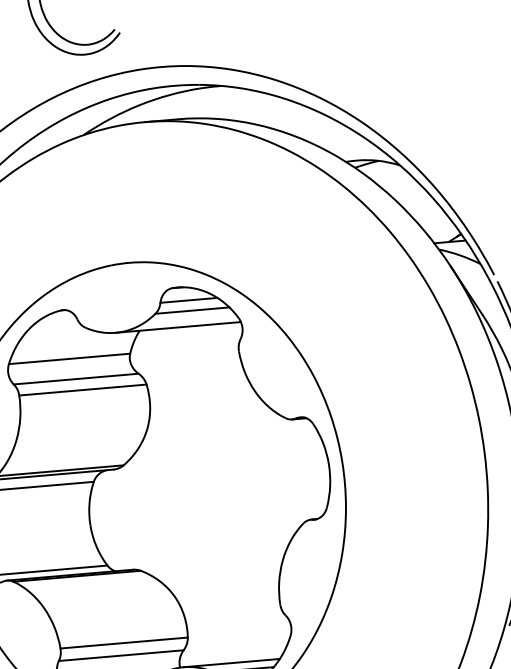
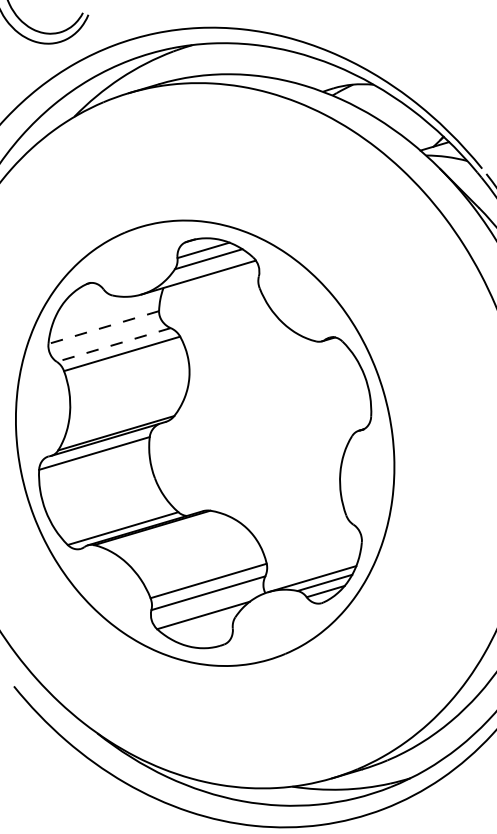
line: (69, 358) -> (103, 327), solid -> dashed
line: (75, 379) -> (113, 345), solid -> dashed

